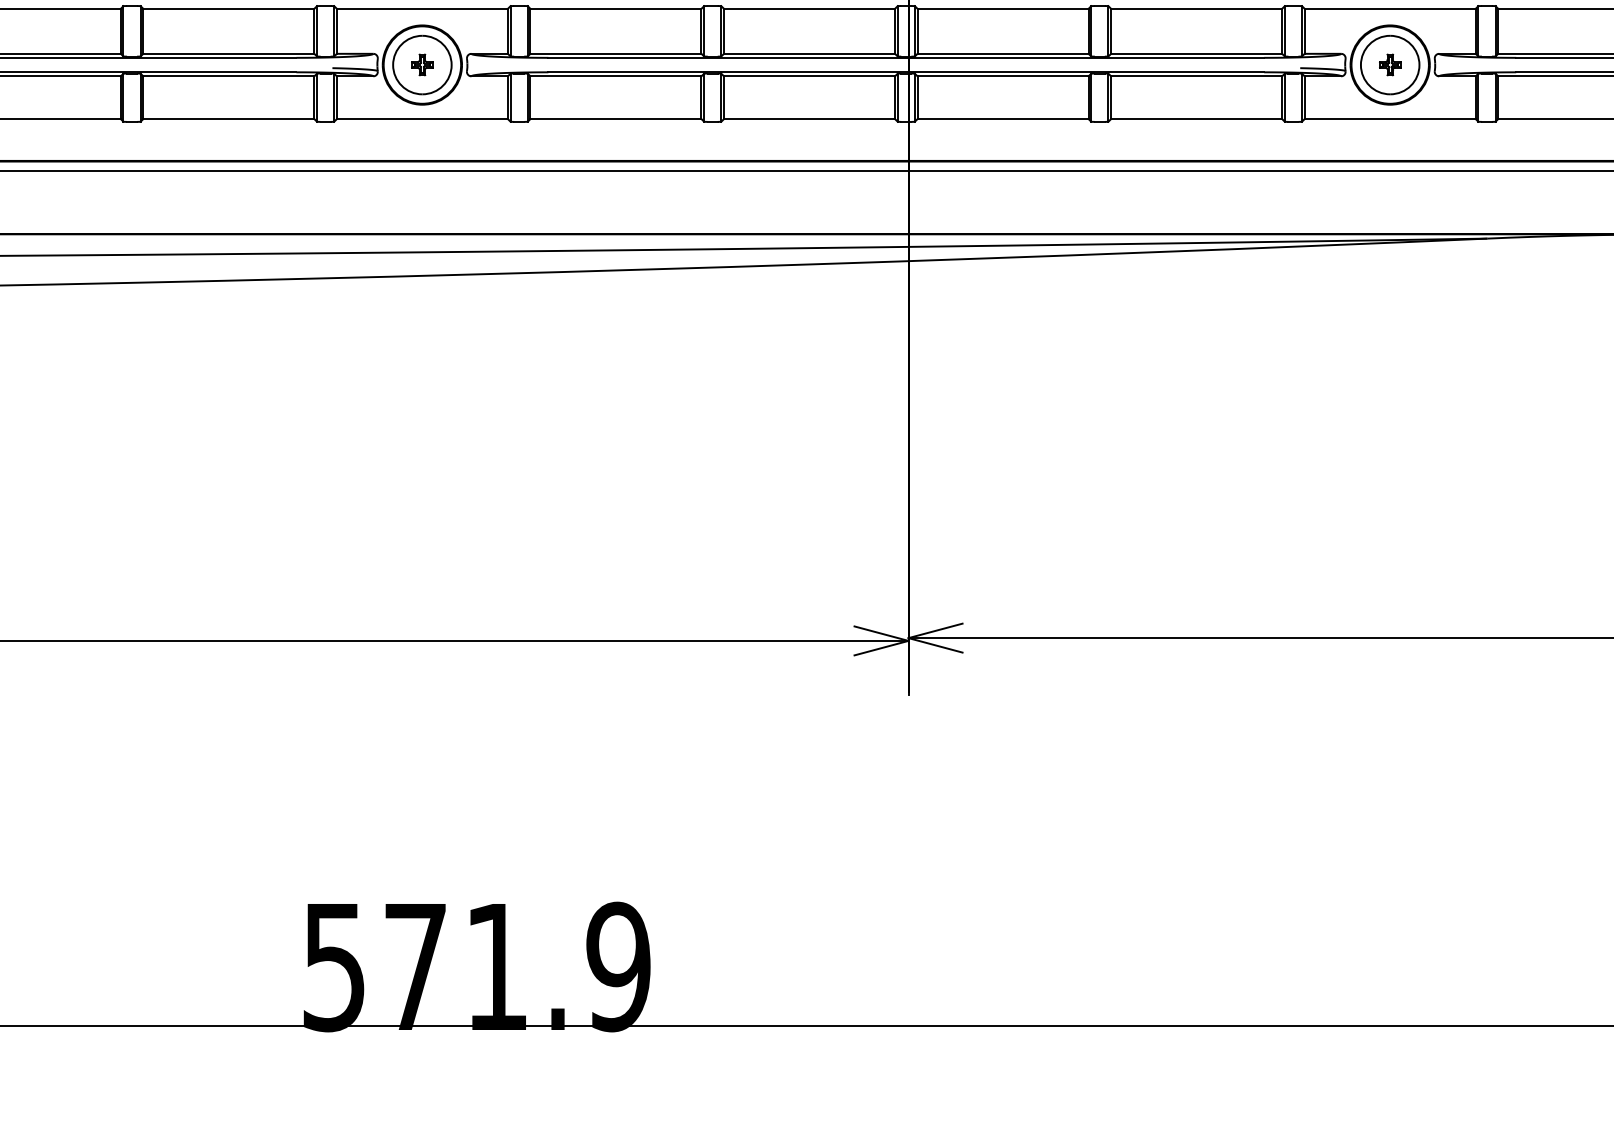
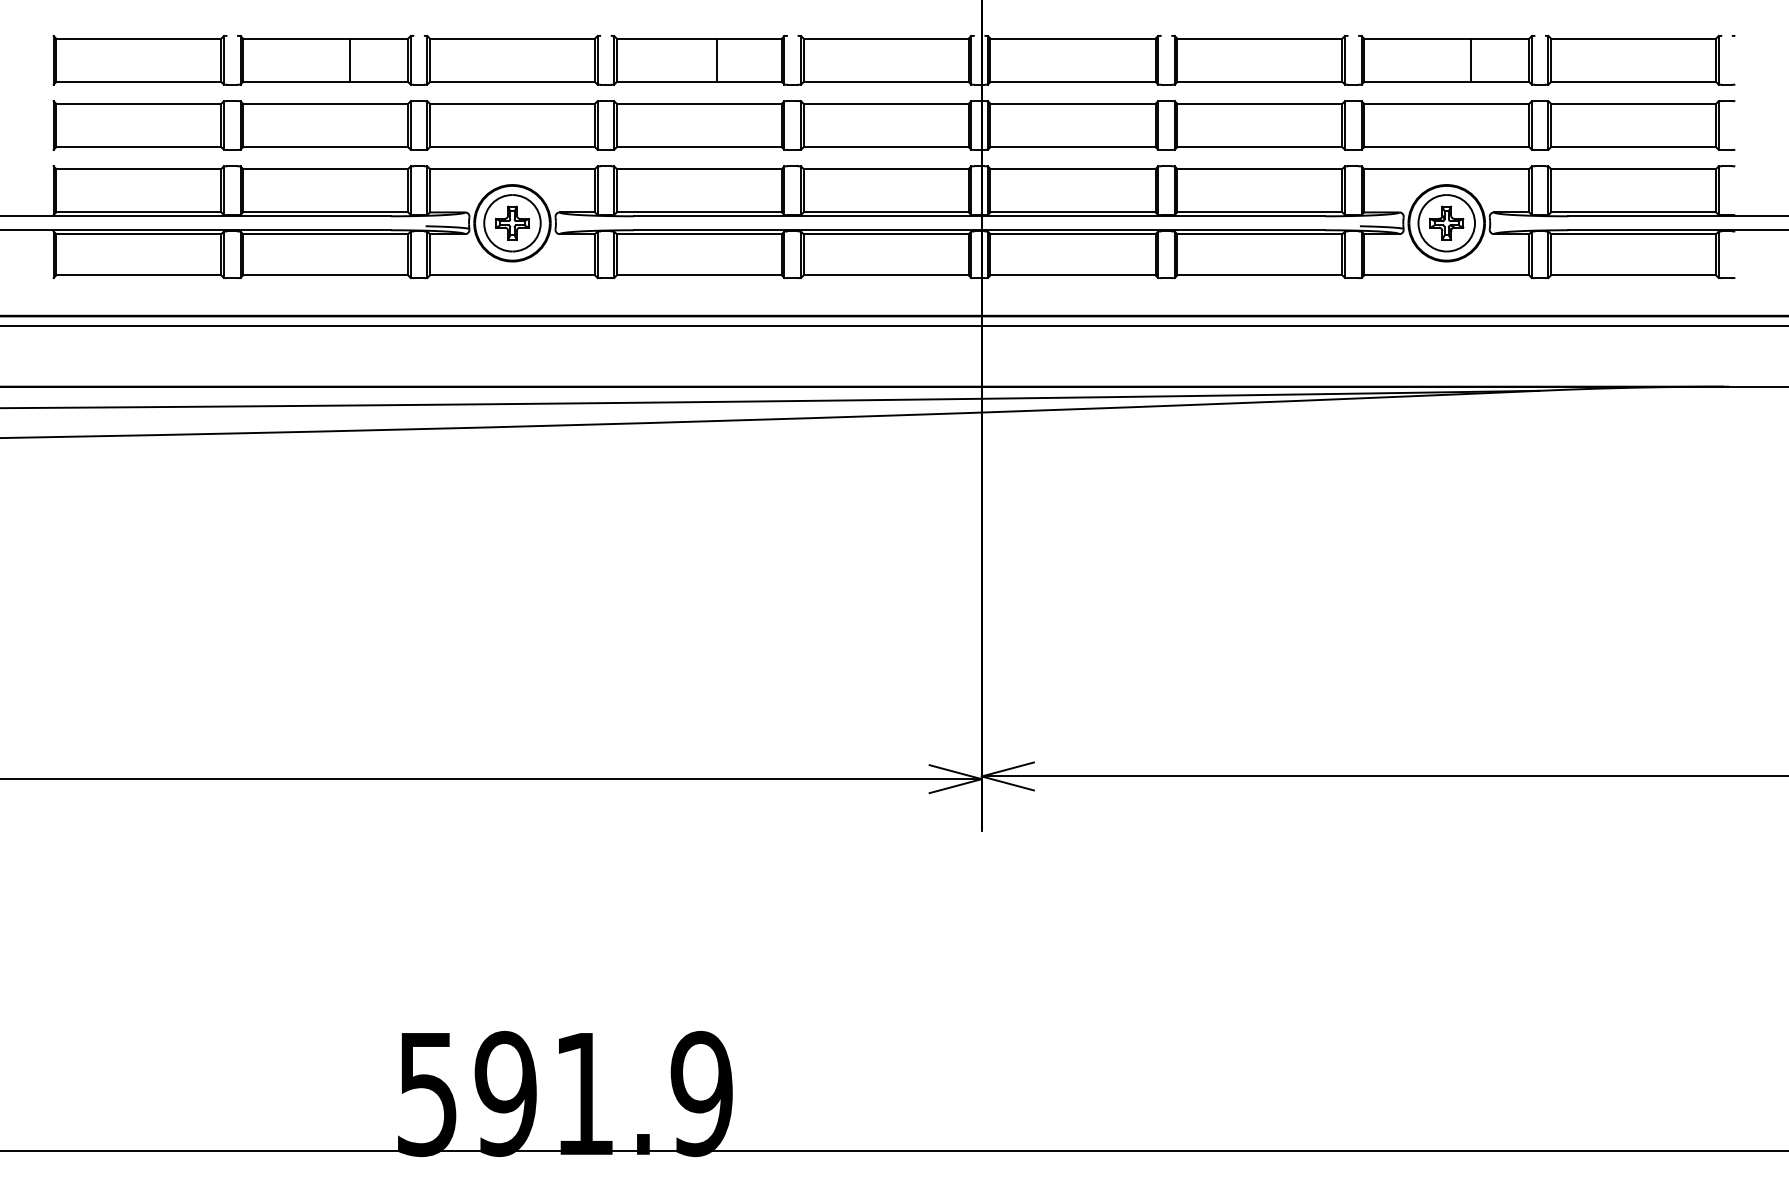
part: (422, 64) -> (512, 222), size x1.67
part: (1389, 64) -> (1446, 222), size x1.67
text: (415, 966) -> (505, 1093), 571.9 -> 591.9

